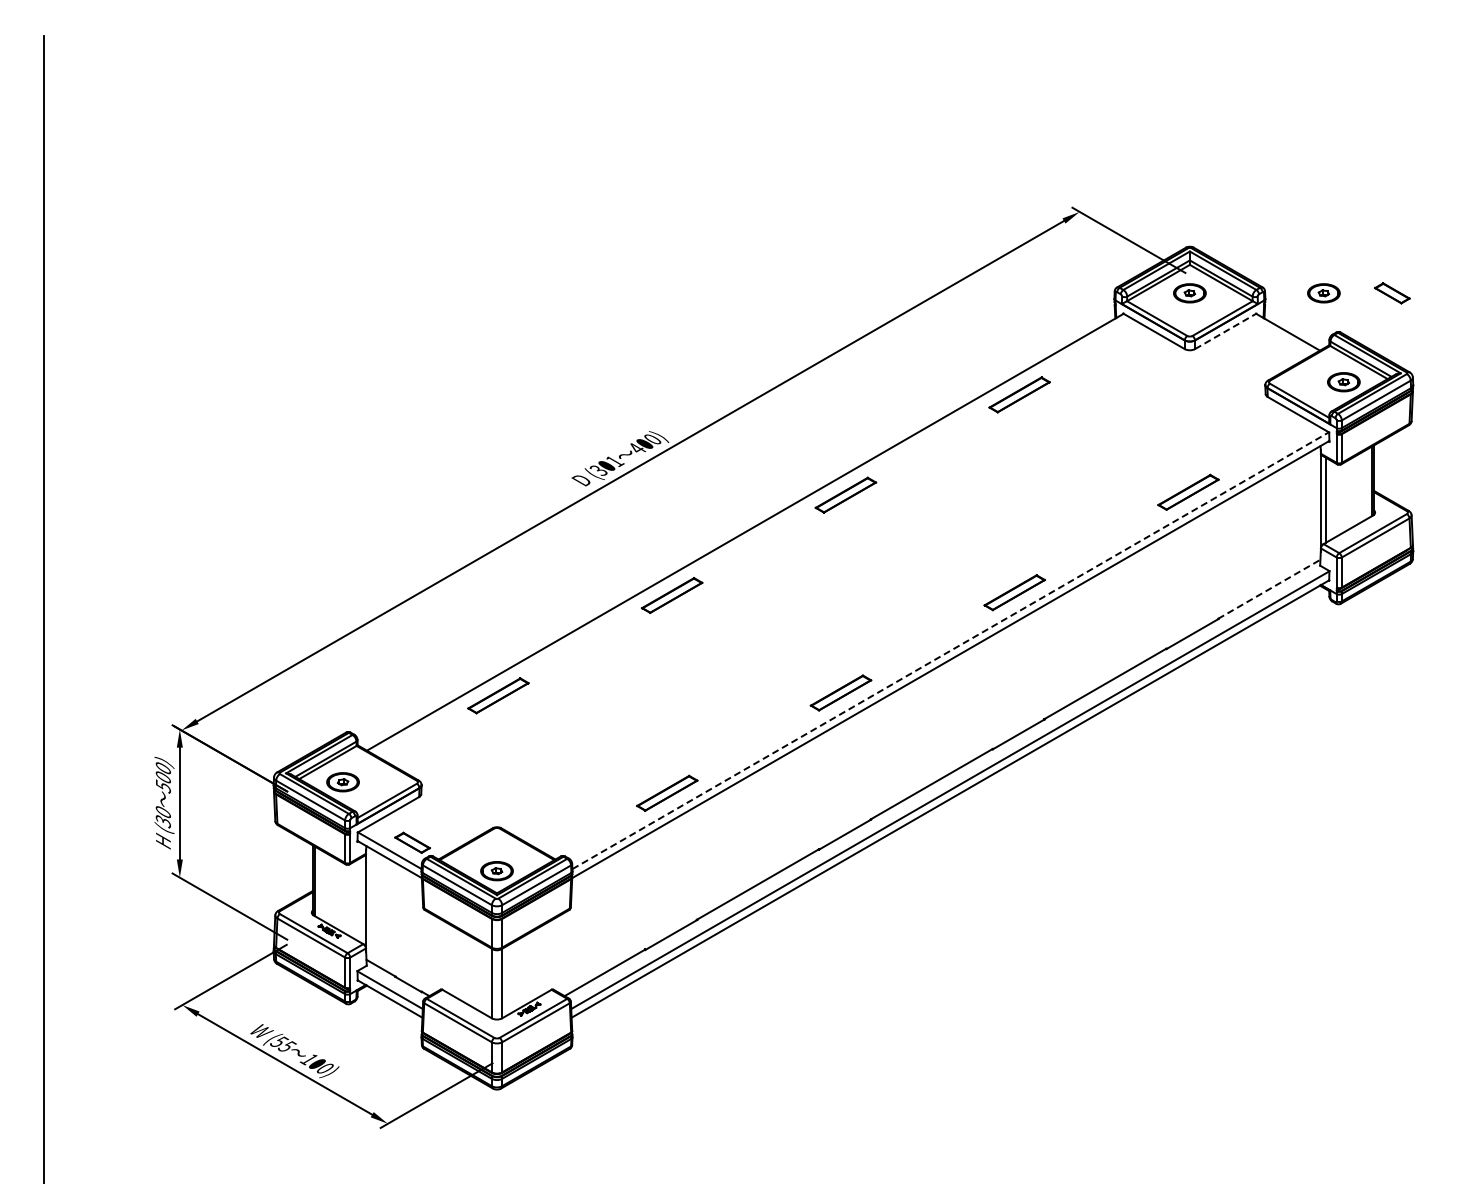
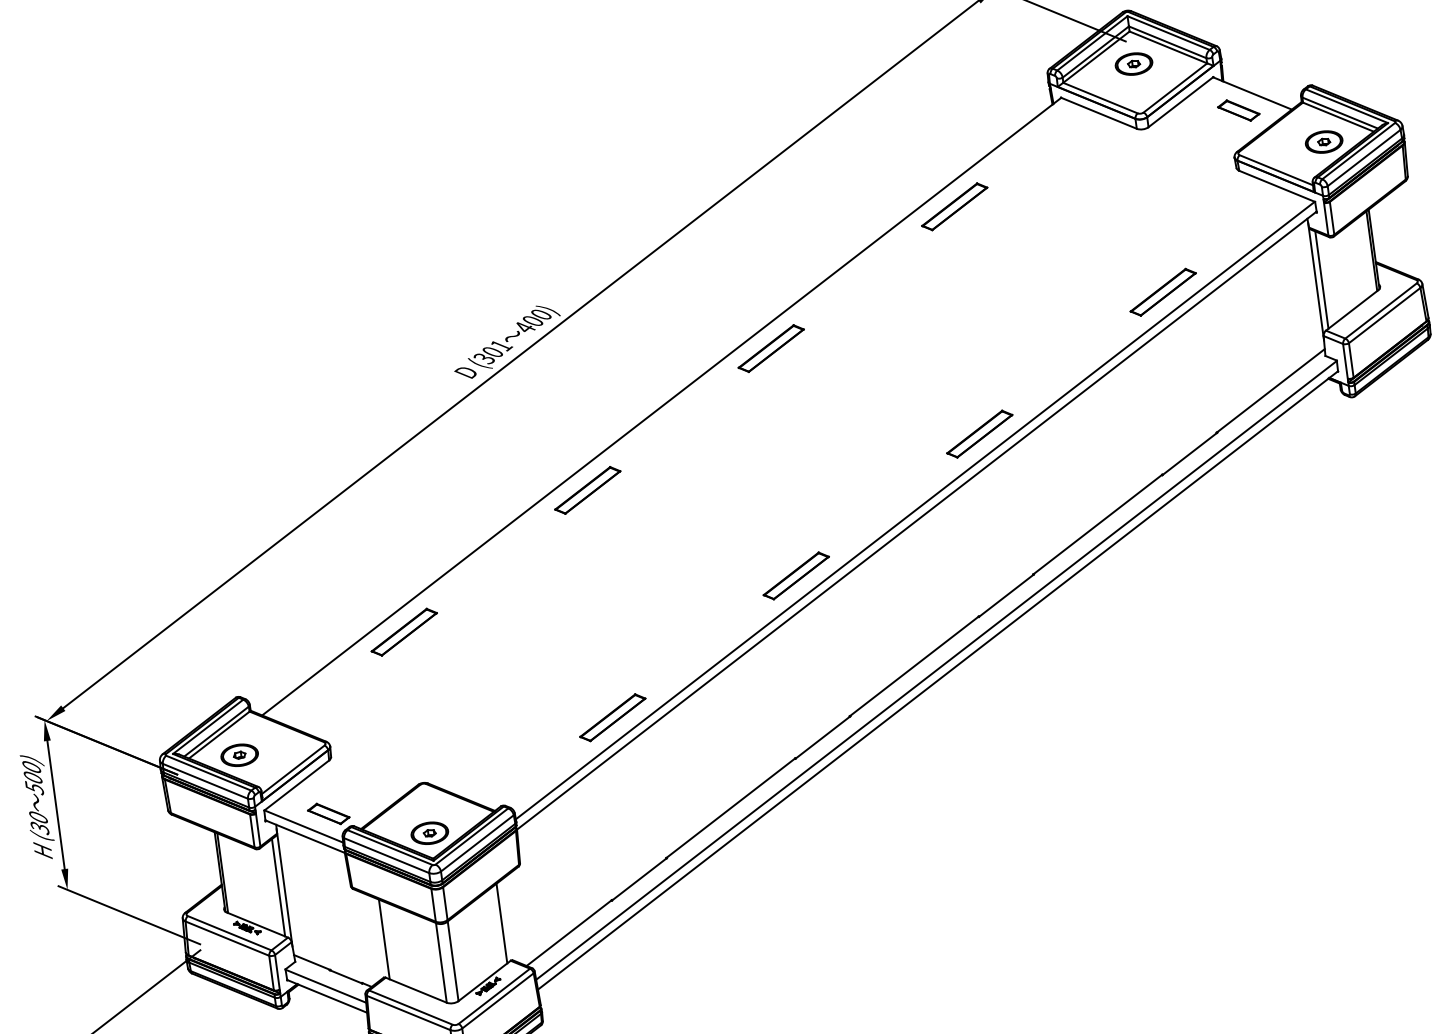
part: (1323, 293) -> (1287, 43), removed
part: (1392, 293) -> (1239, 110), moved
line: (1226, 331) -> (1181, 102), dashed -> solid
line: (1269, 589) -> (1271, 391), dashed -> solid
line: (950, 650) -> (915, 510), dashed -> solid
line: (361, 899) -> (278, 886), added
line: (445, 956) -> (384, 939), added
line: (548, 956) -> (502, 923), added

